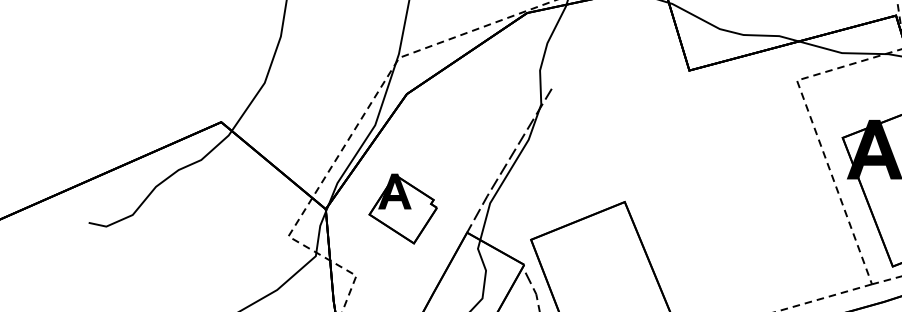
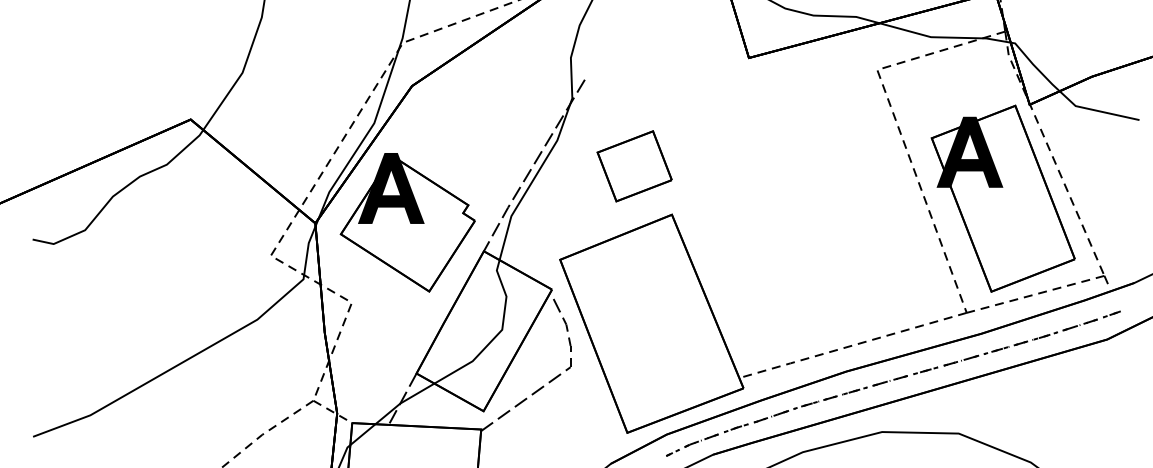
part: (593, 161) -> (634, 166), added
part: (403, 208) -> (407, 222), size x1.67

